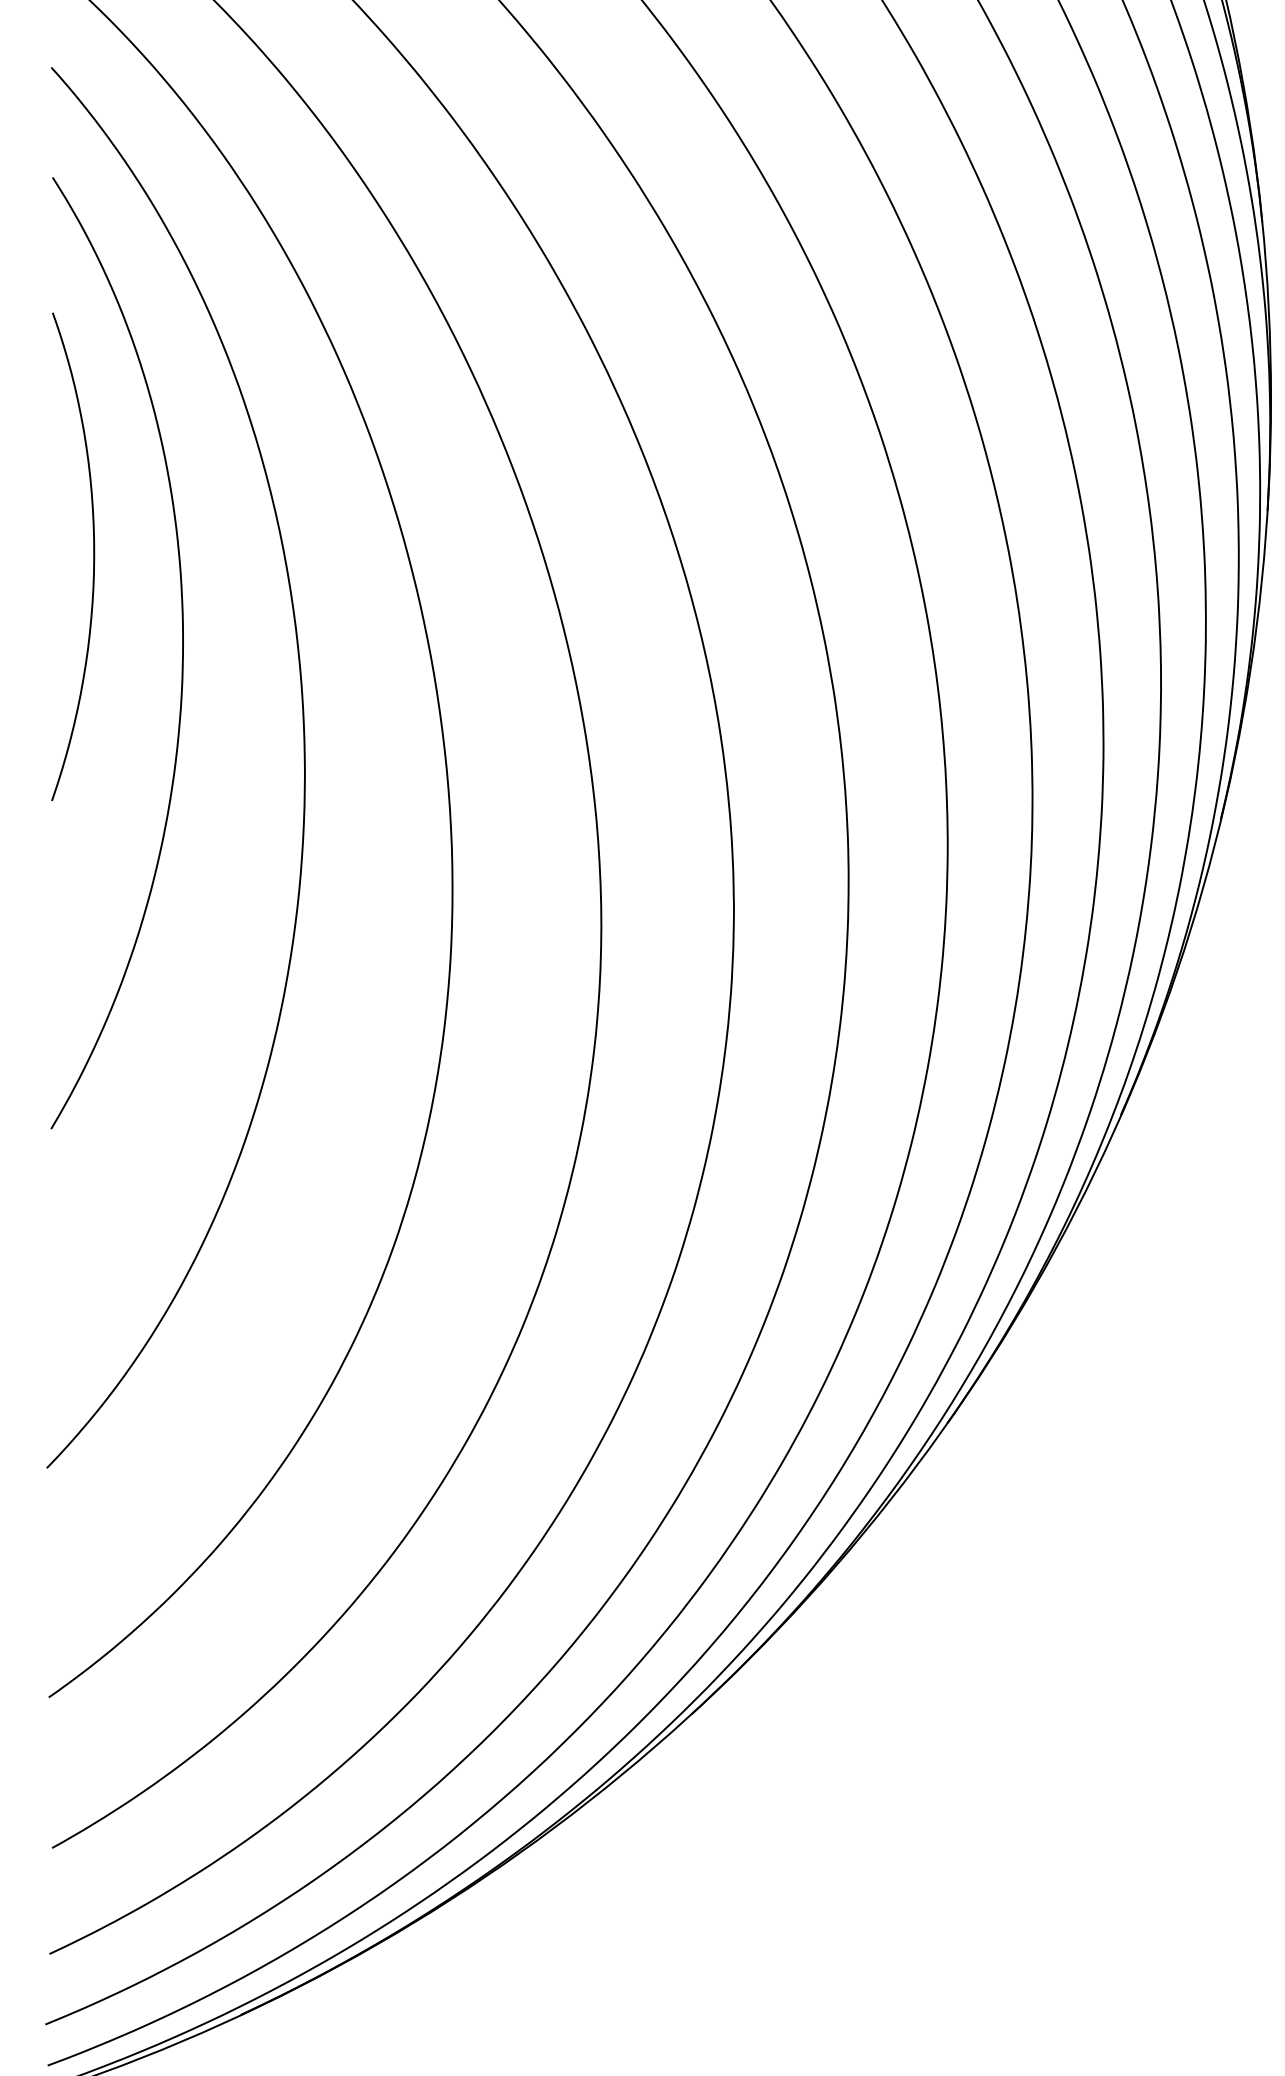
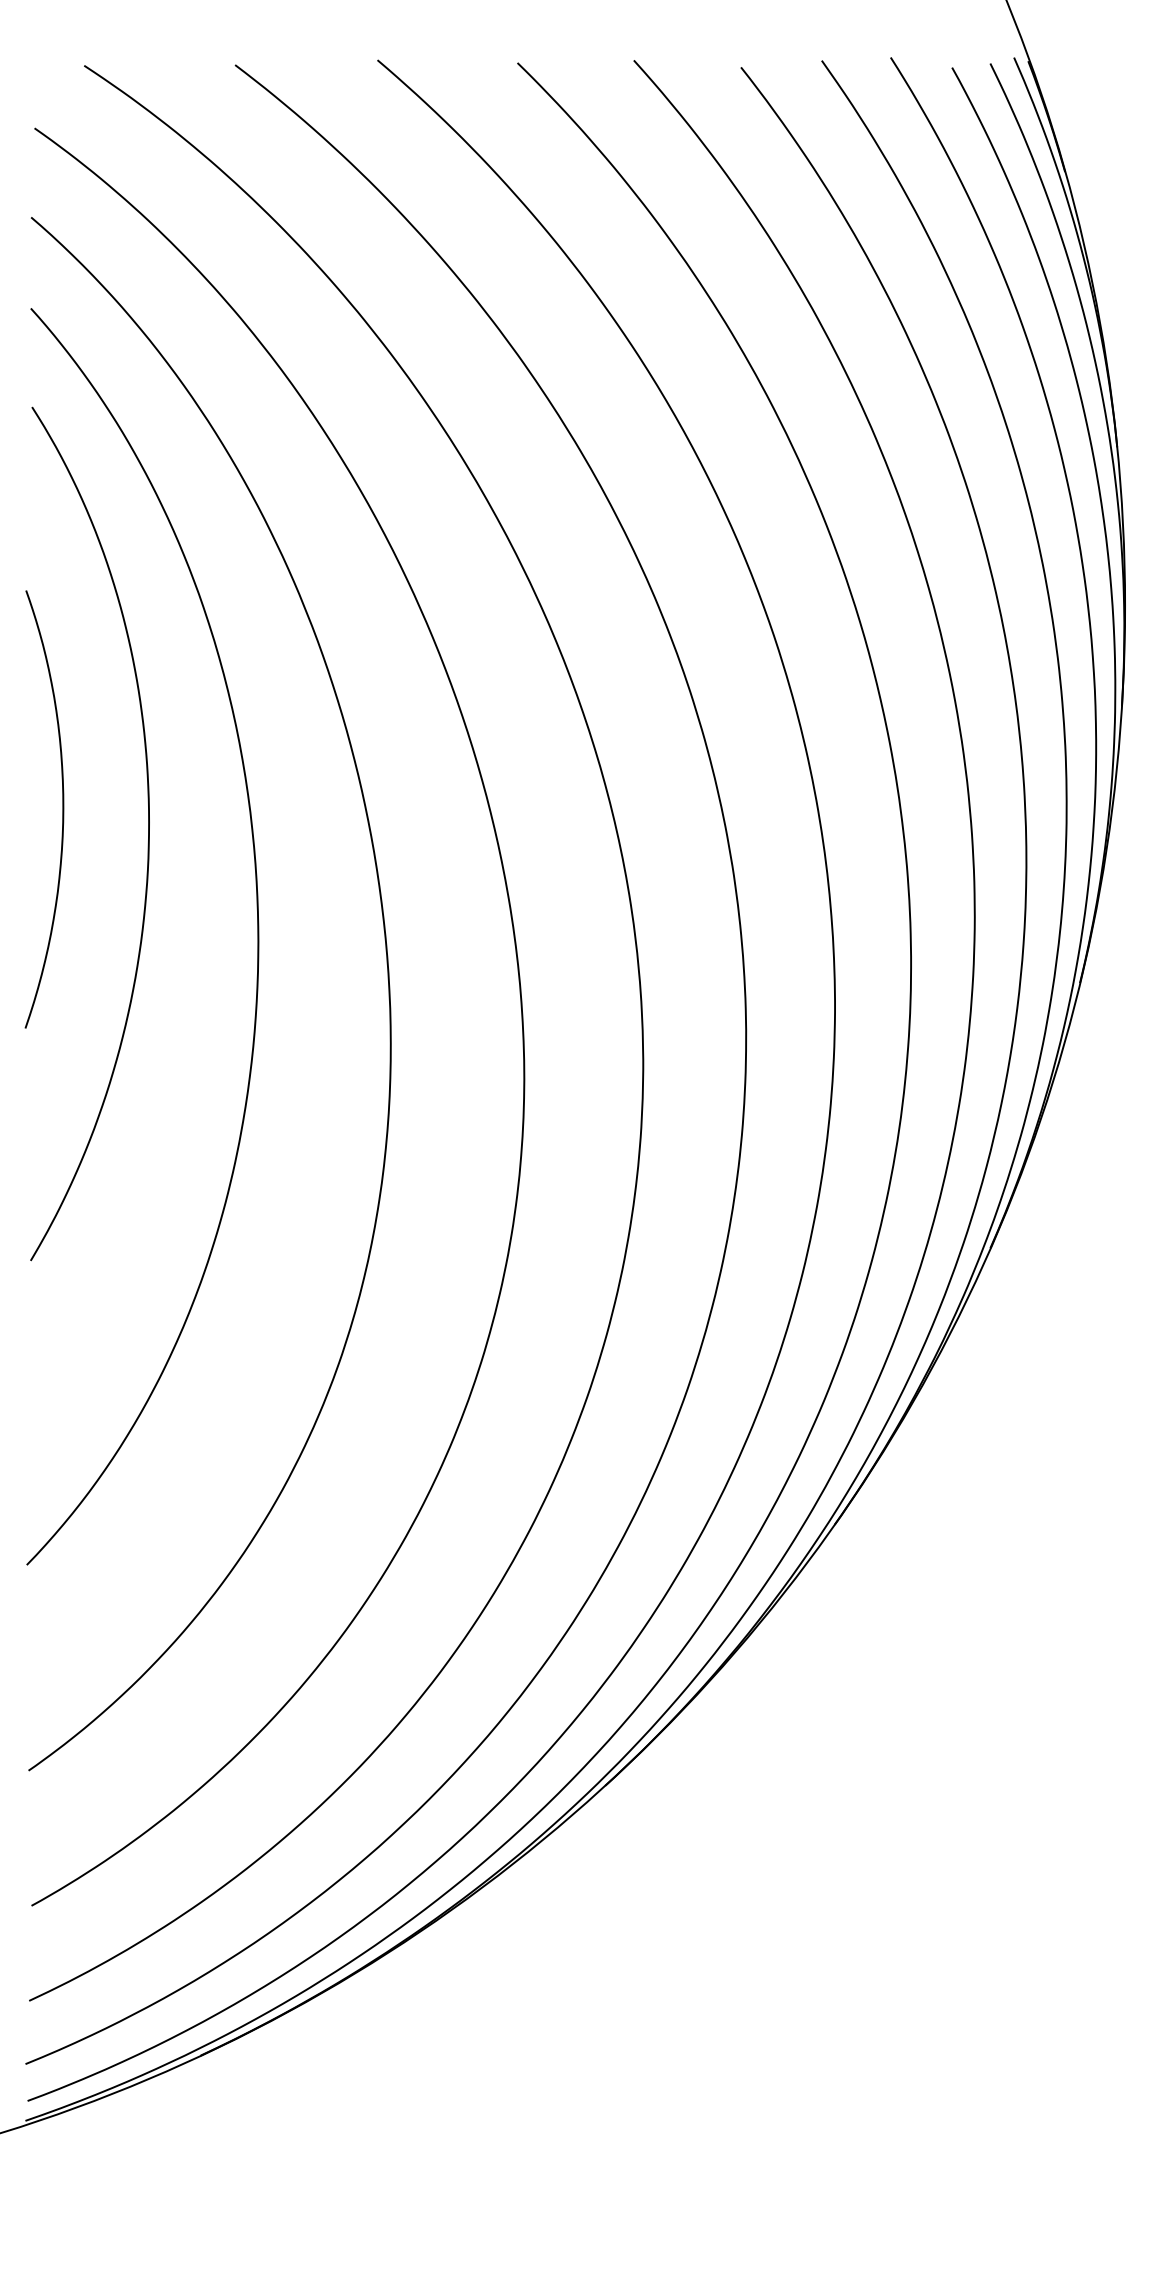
curve: (93, 556) -> (62, 809), moved

